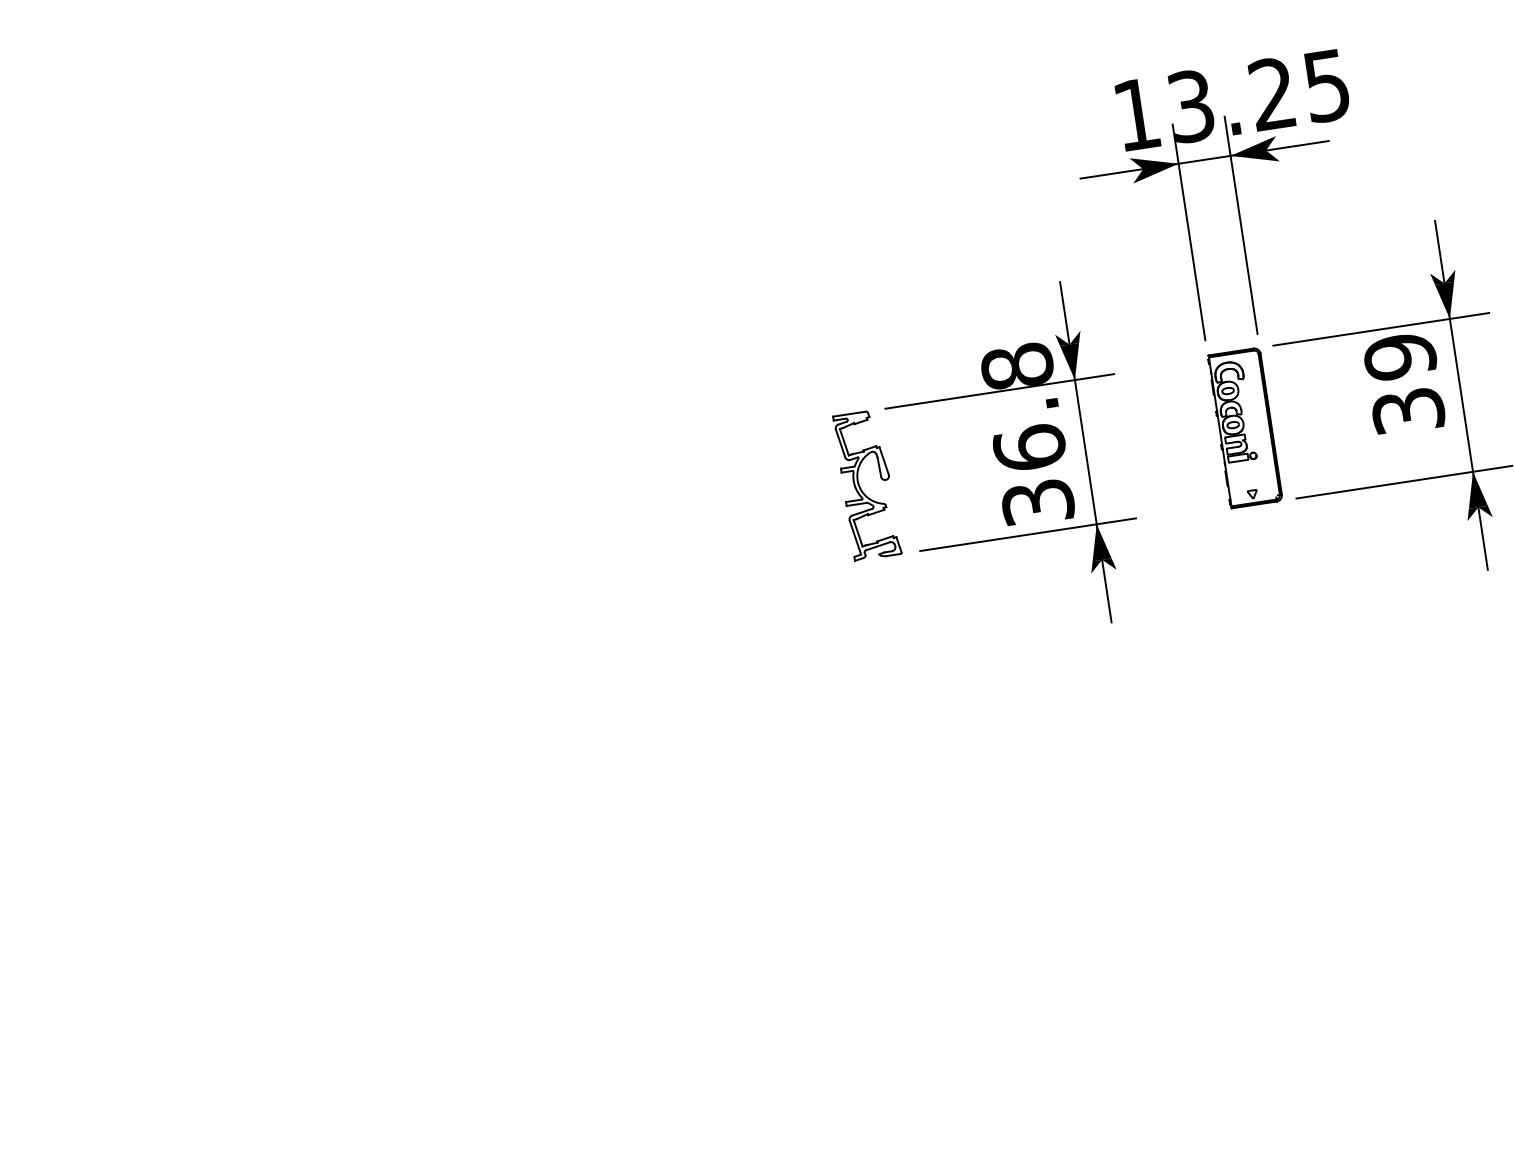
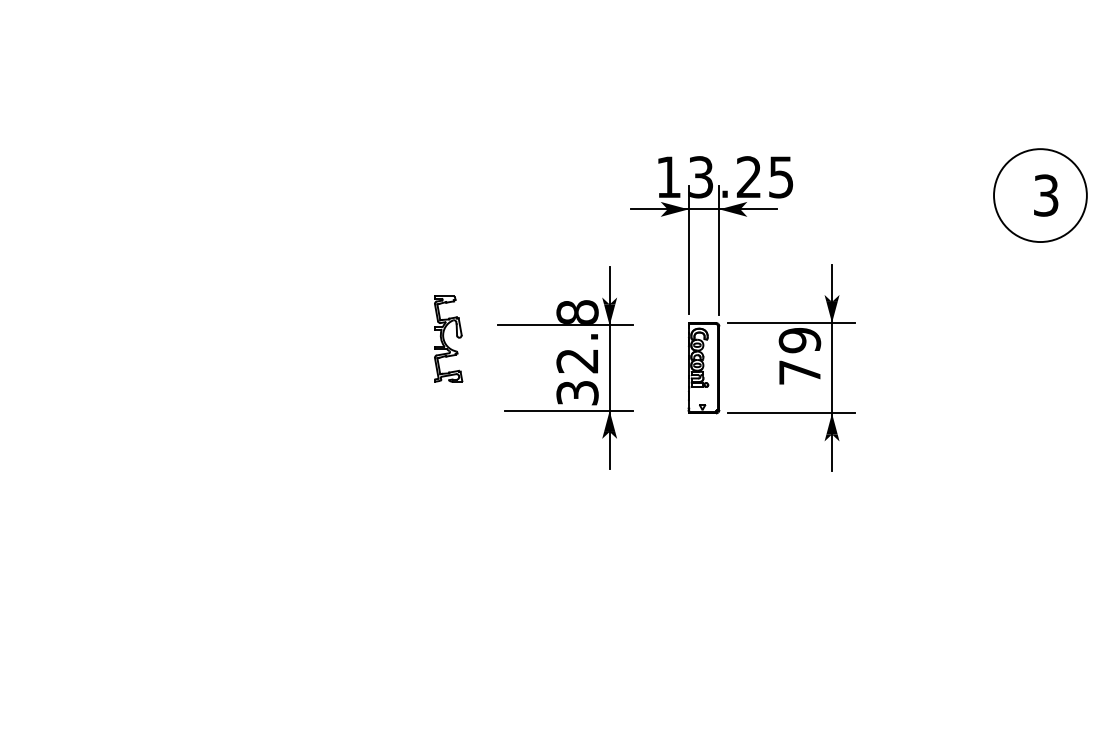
text: (1407, 410) -> (799, 372), 39 -> 79
text: (1029, 447) -> (577, 360), 36.8 -> 32.8
part: (867, 484) -> (448, 338), moved

